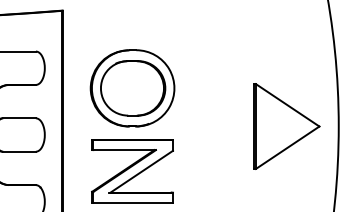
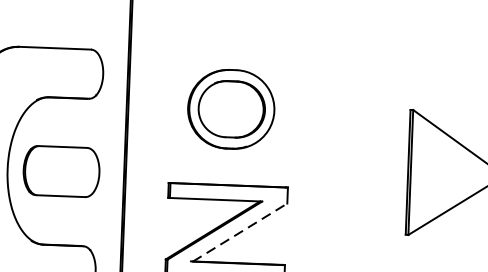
part: (132, 88) -> (231, 109), size x0.7
line: (141, 171) -> (239, 232), solid -> dashed

